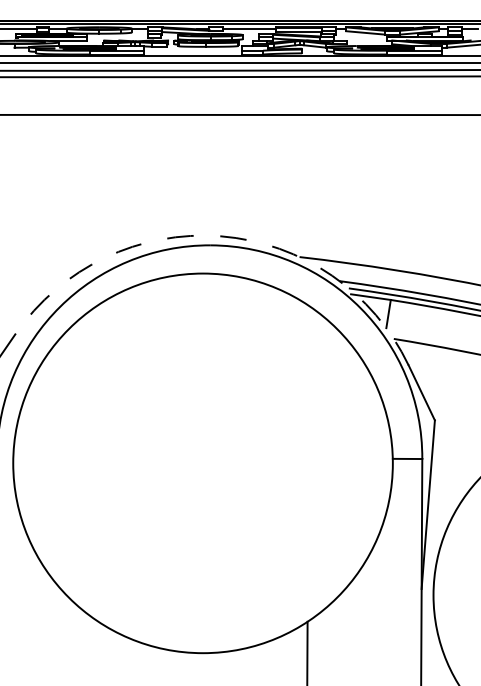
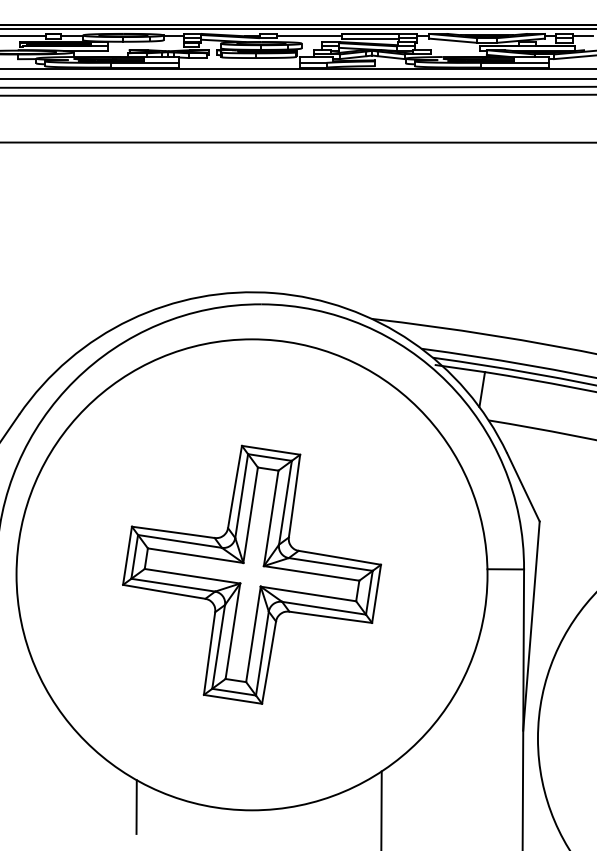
arc: (220, 236) -> (273, 293), dashed -> solid
part: (203, 463) -> (252, 575), added
line: (109, 650) -> (135, 807), added

